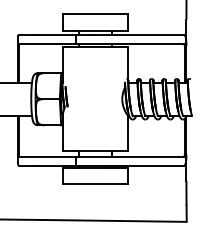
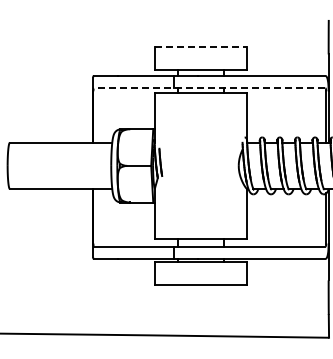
line: (95, 14) -> (201, 47), solid -> dashed
line: (101, 43) -> (209, 88), solid -> dashed

